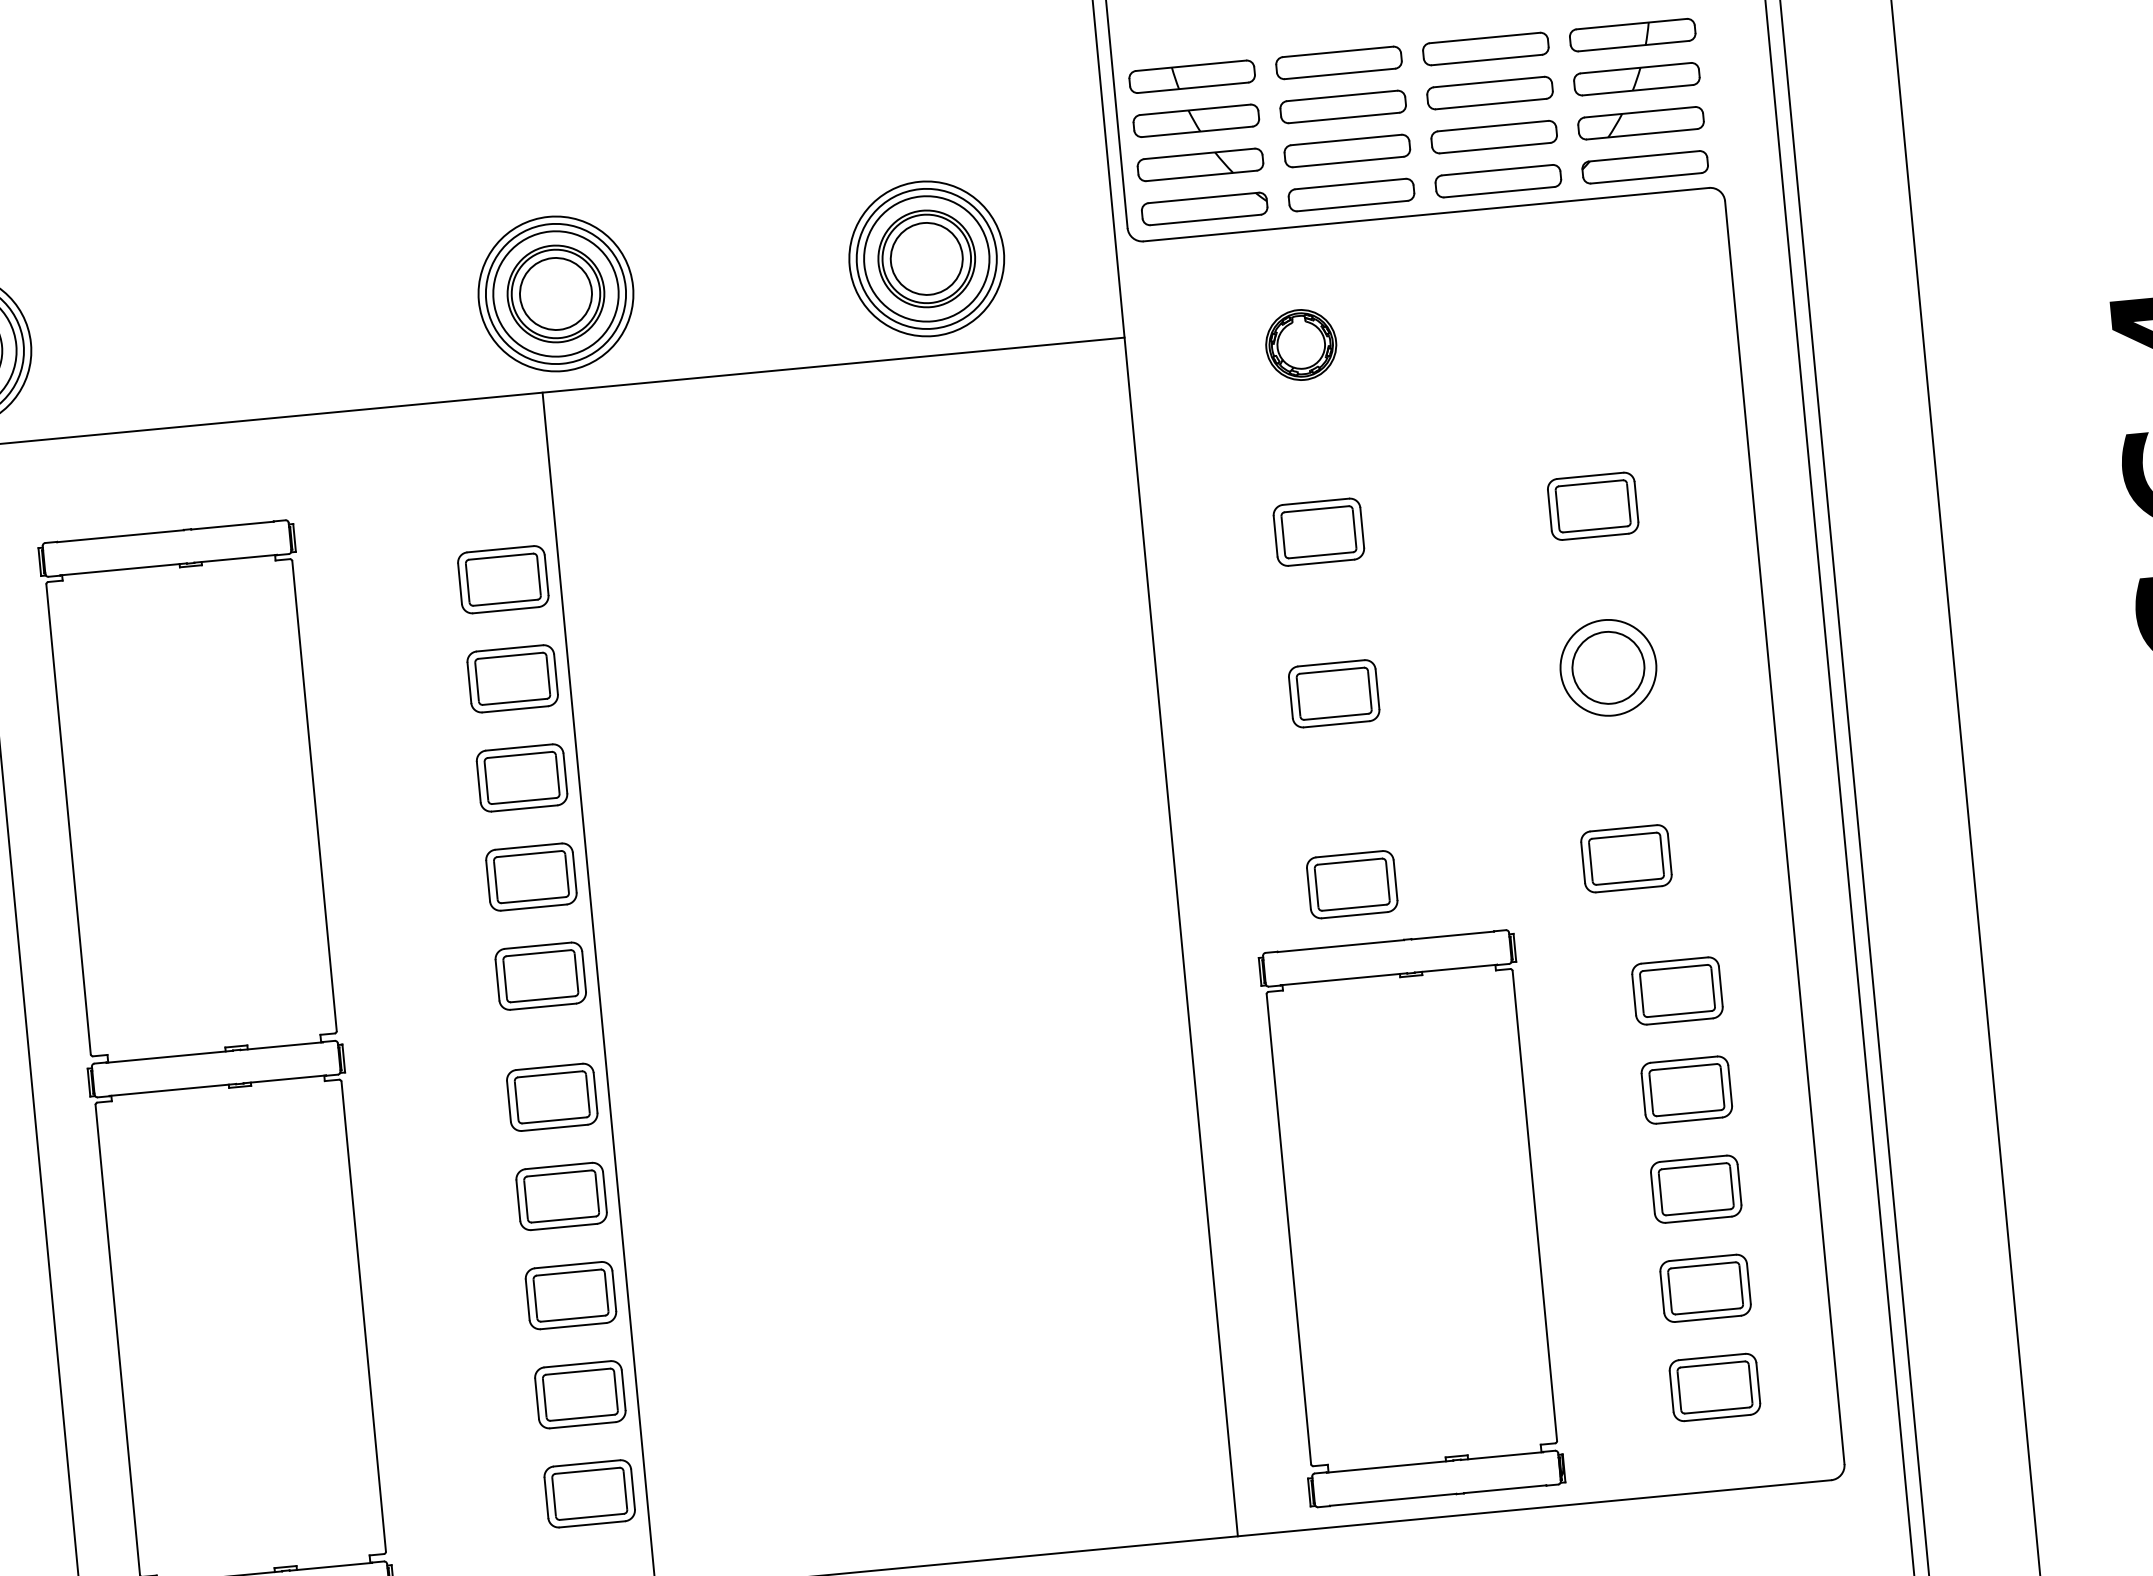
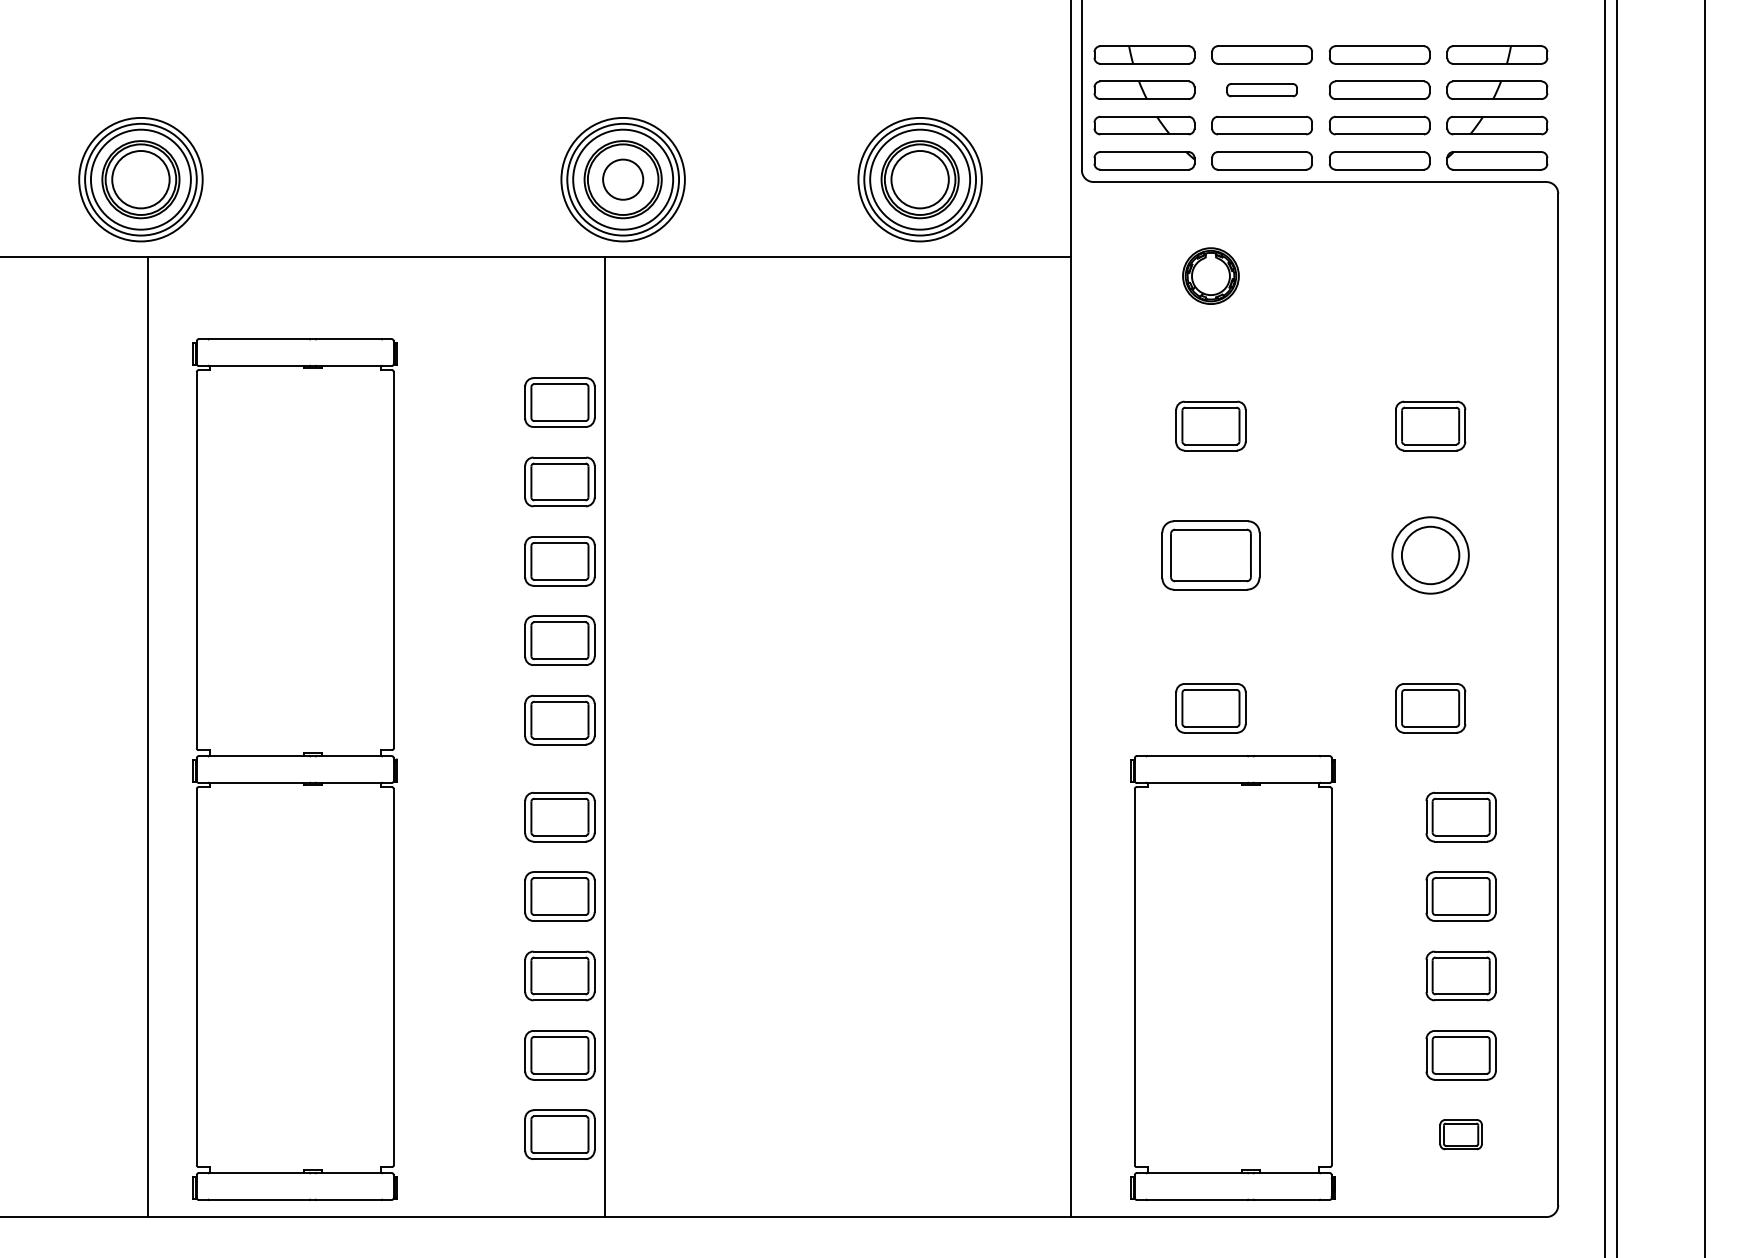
part: (1342, 106) -> (1261, 89), size x0.7
circle: (555, 293) -> (622, 179), size x0.7
part: (1333, 693) -> (1210, 555), size x1.4
part: (1714, 1387) -> (1460, 1134), size x0.6

